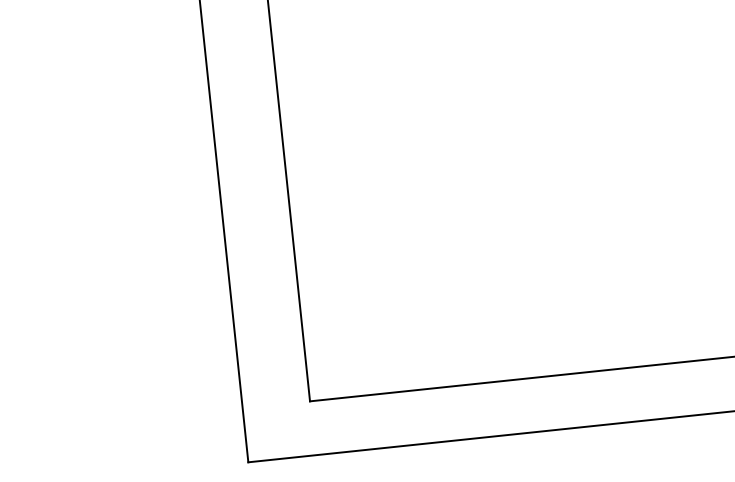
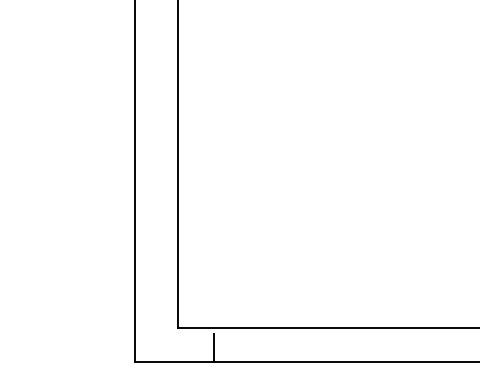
line: (370, 426) -> (214, 347), added

